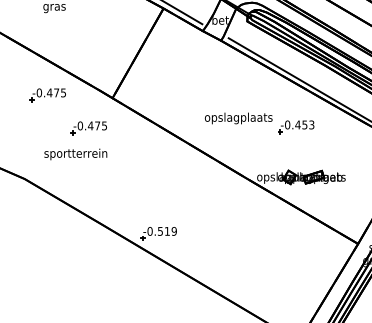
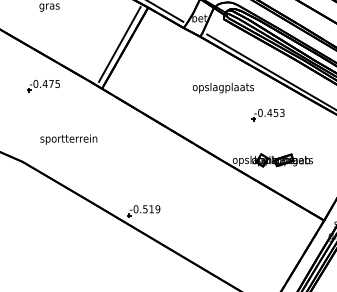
line: (132, 48) -> (120, 43), added
text: (238, 118) -> (223, 88), moved
part: (88, 128) -> (80, 116), removed

